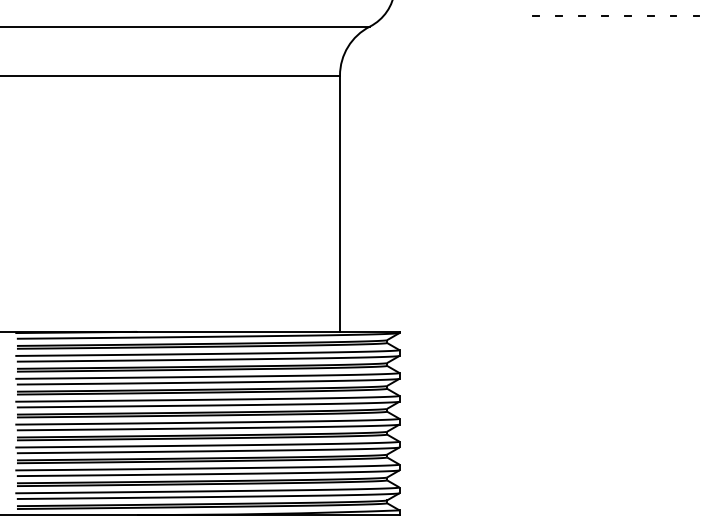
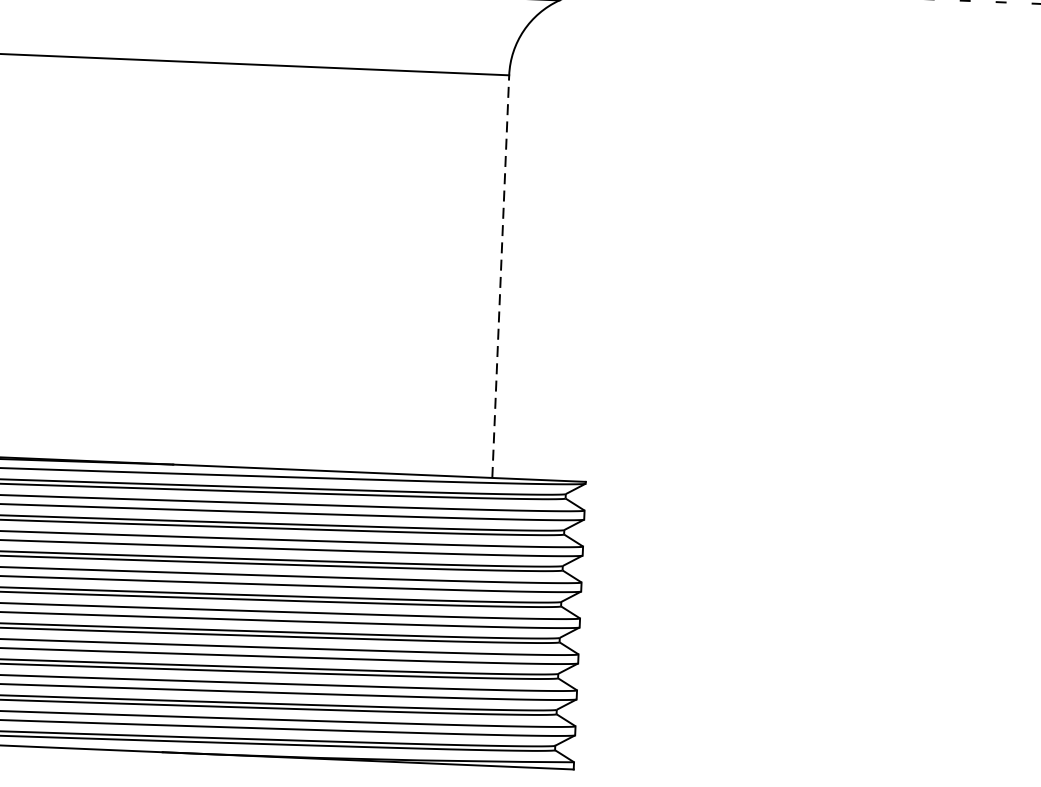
line: (340, 203) -> (501, 276), solid -> dashed

